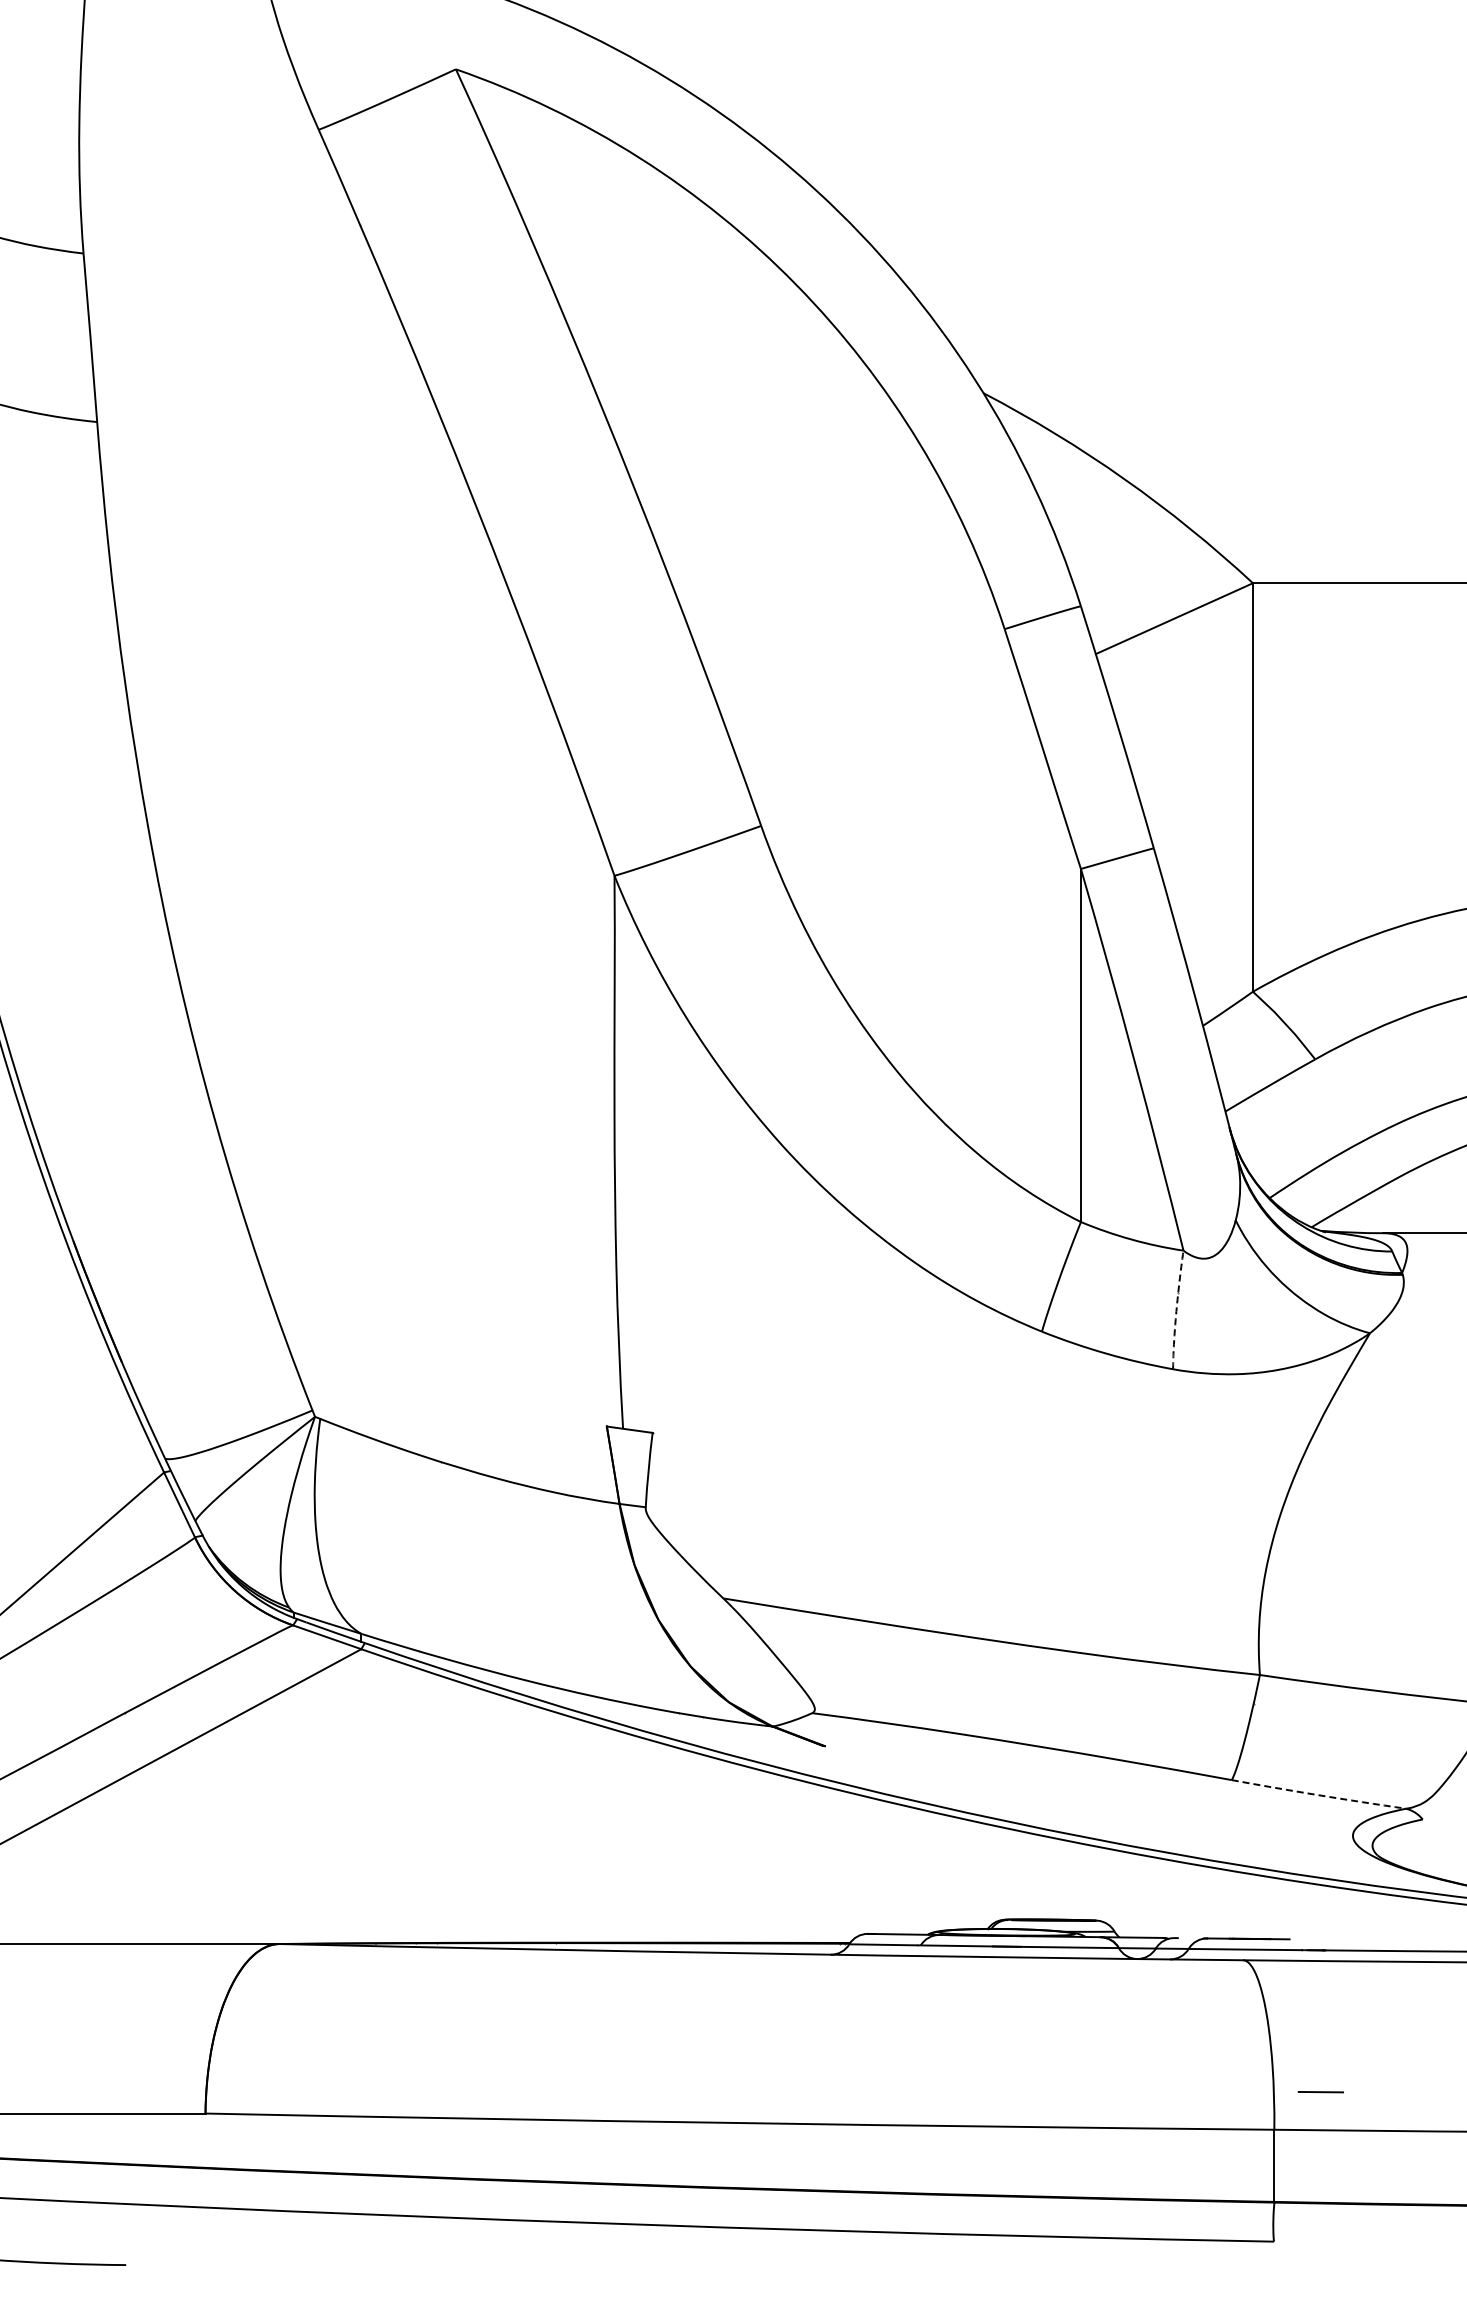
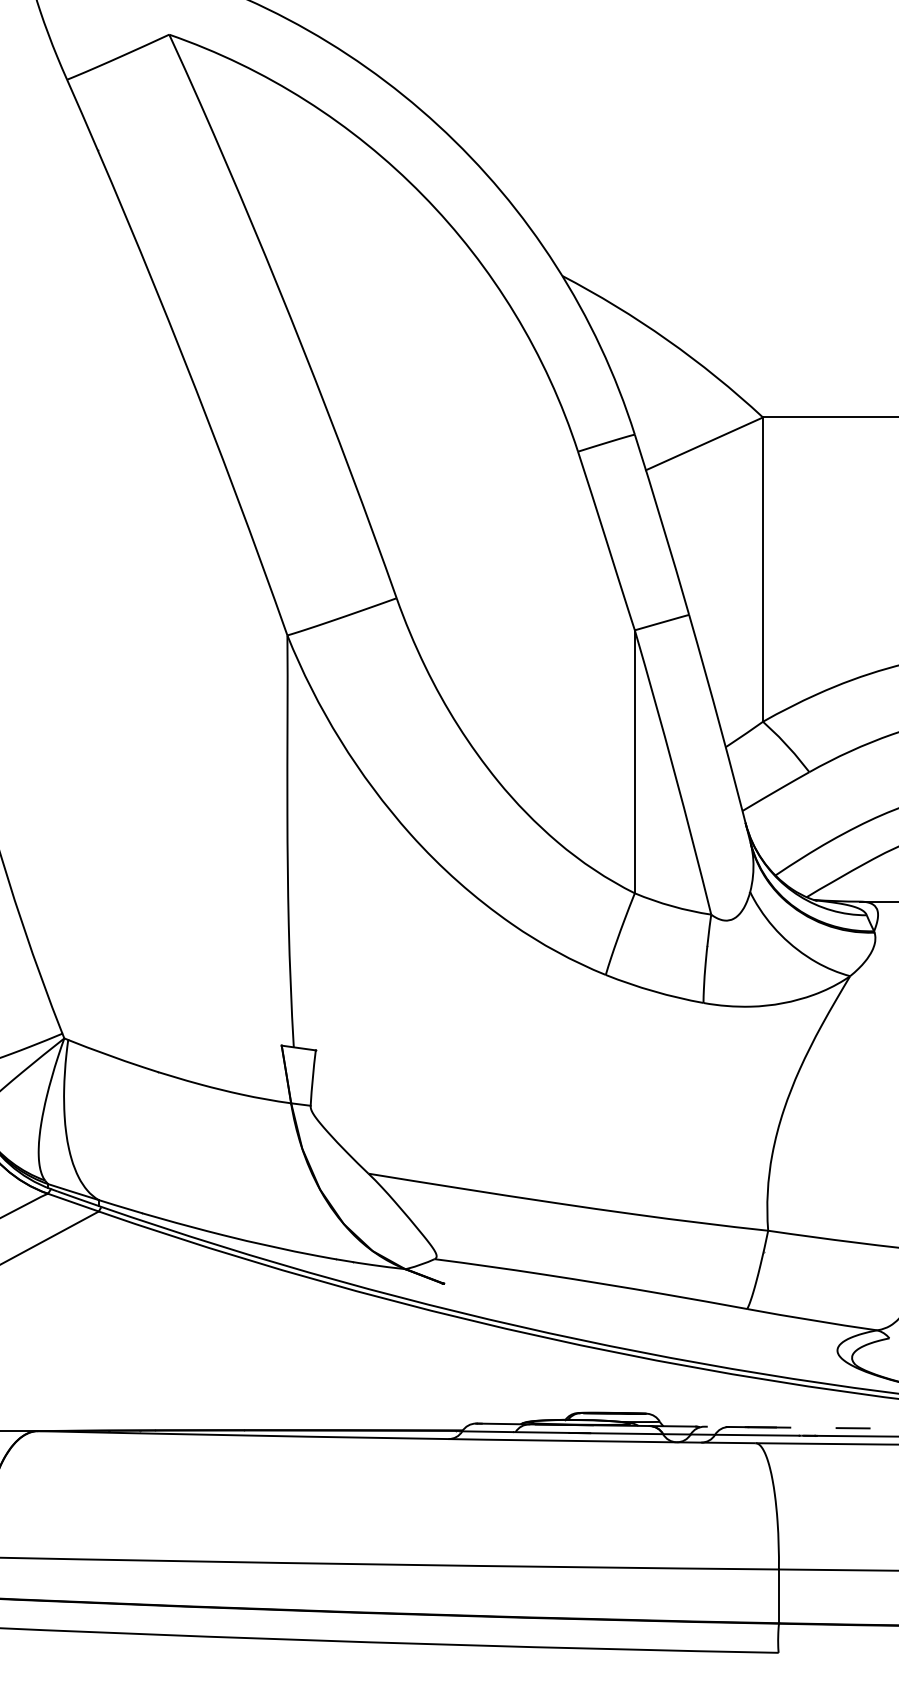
line: (1176, 1311) -> (706, 959), dashed -> solid
line: (1318, 1795) -> (811, 1320), dashed -> solid
line: (1320, 2092) -> (852, 1428), moved

